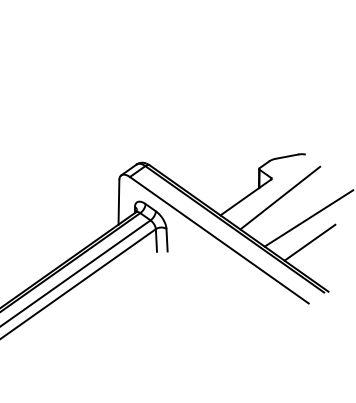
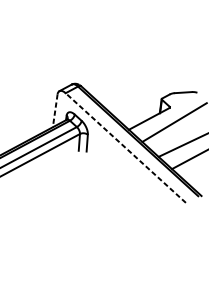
line: (118, 202) -> (54, 110), solid -> dashed
line: (218, 239) -> (125, 147), solid -> dashed

